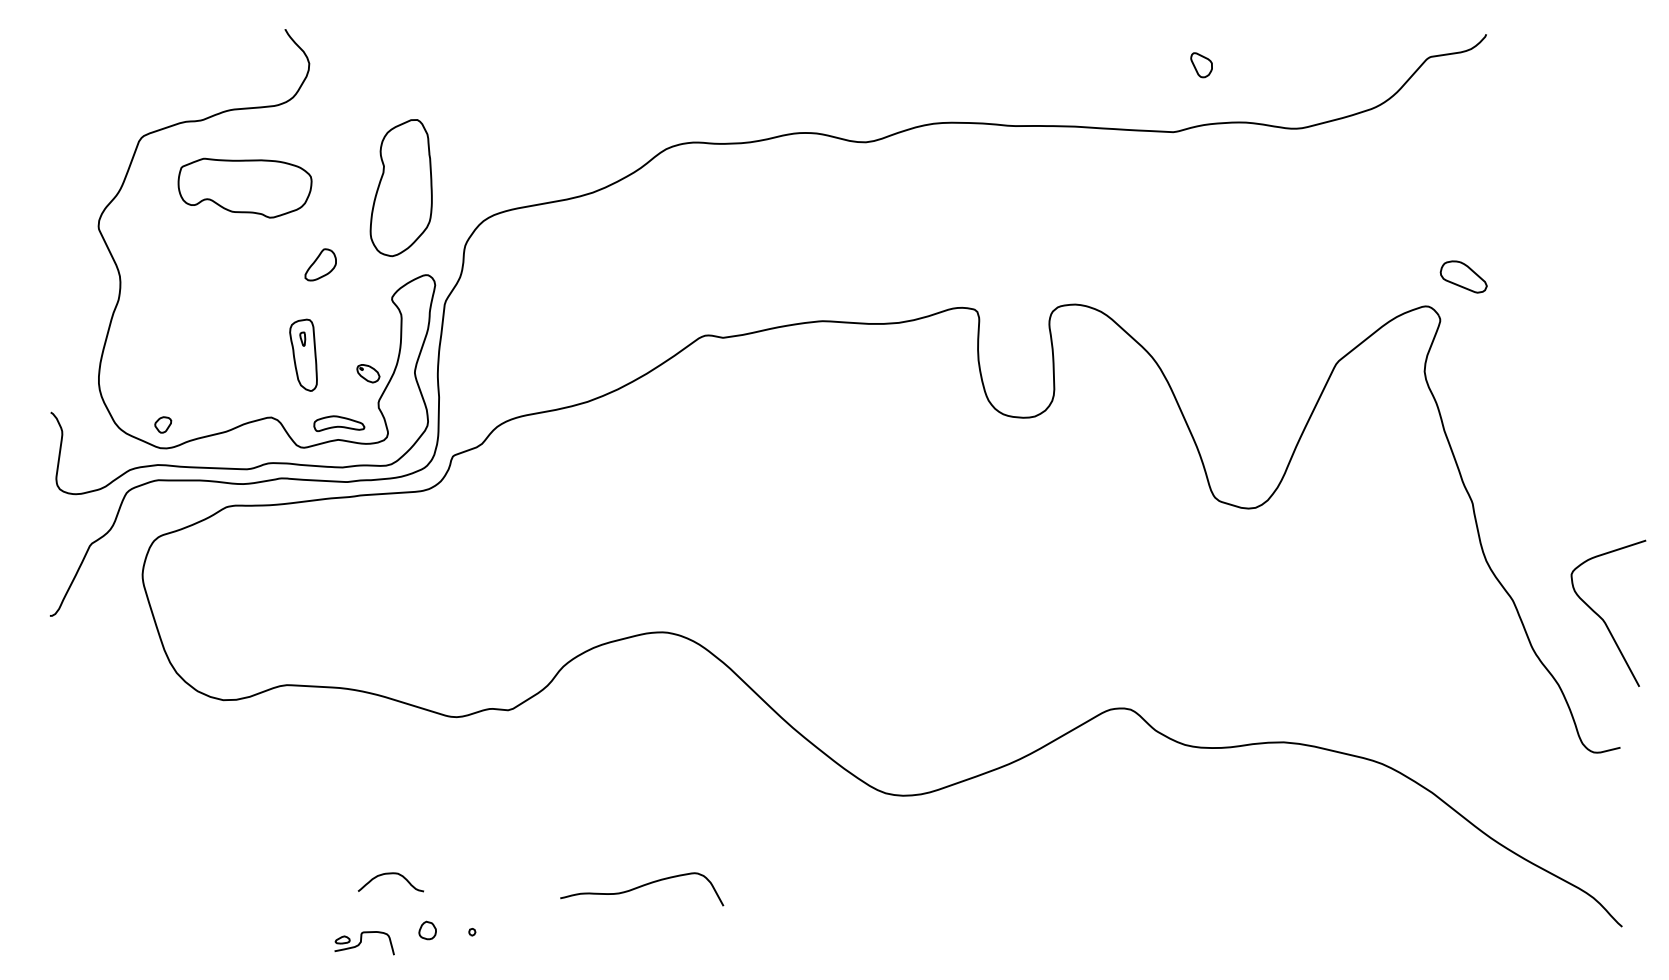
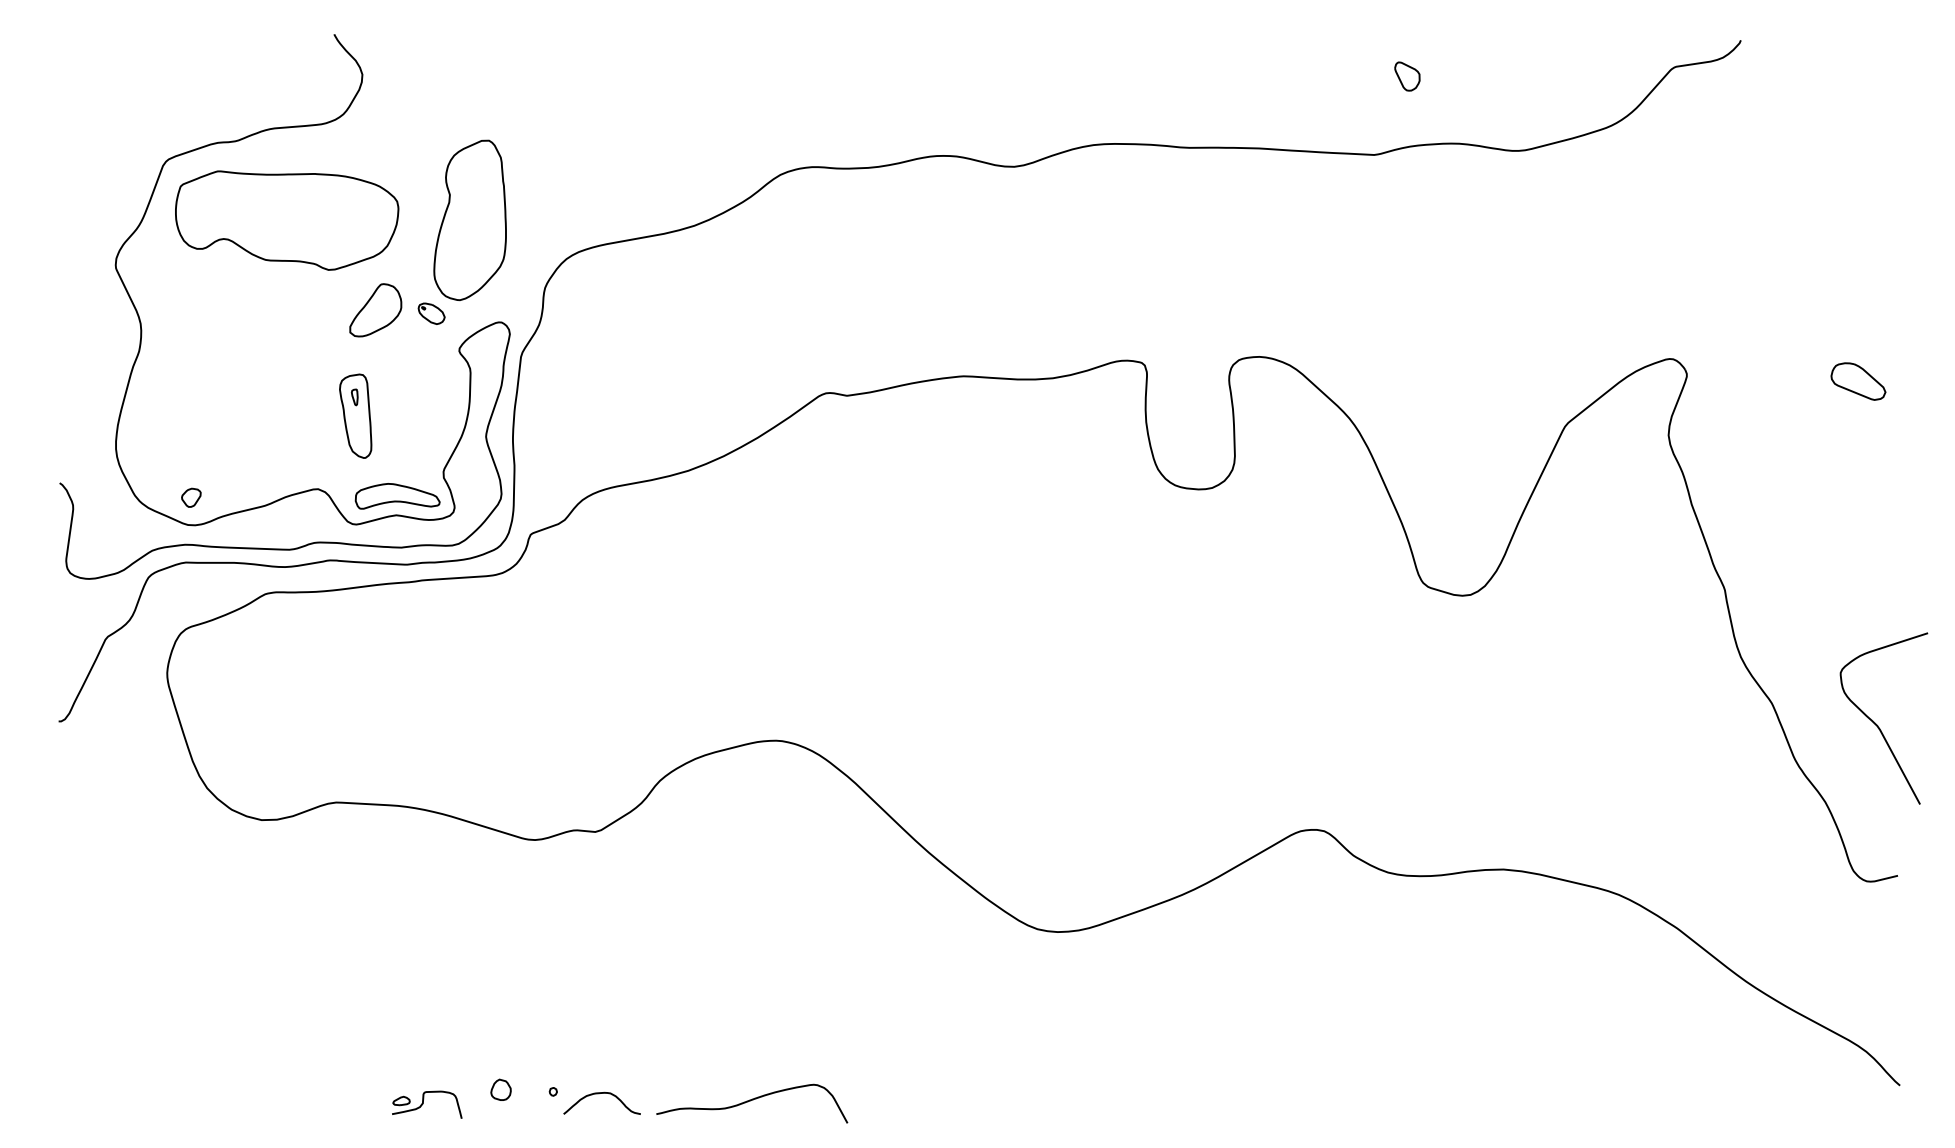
part: (245, 188) -> (287, 220), size x1.43
part: (320, 264) -> (375, 310), size x1.43
part: (1463, 276) -> (1858, 381), moved
part: (368, 373) -> (431, 313), moved
part: (339, 423) -> (397, 496), size x1.43
curve: (388, 874) -> (599, 1094), moved
curve: (640, 887) -> (750, 1101), moved

